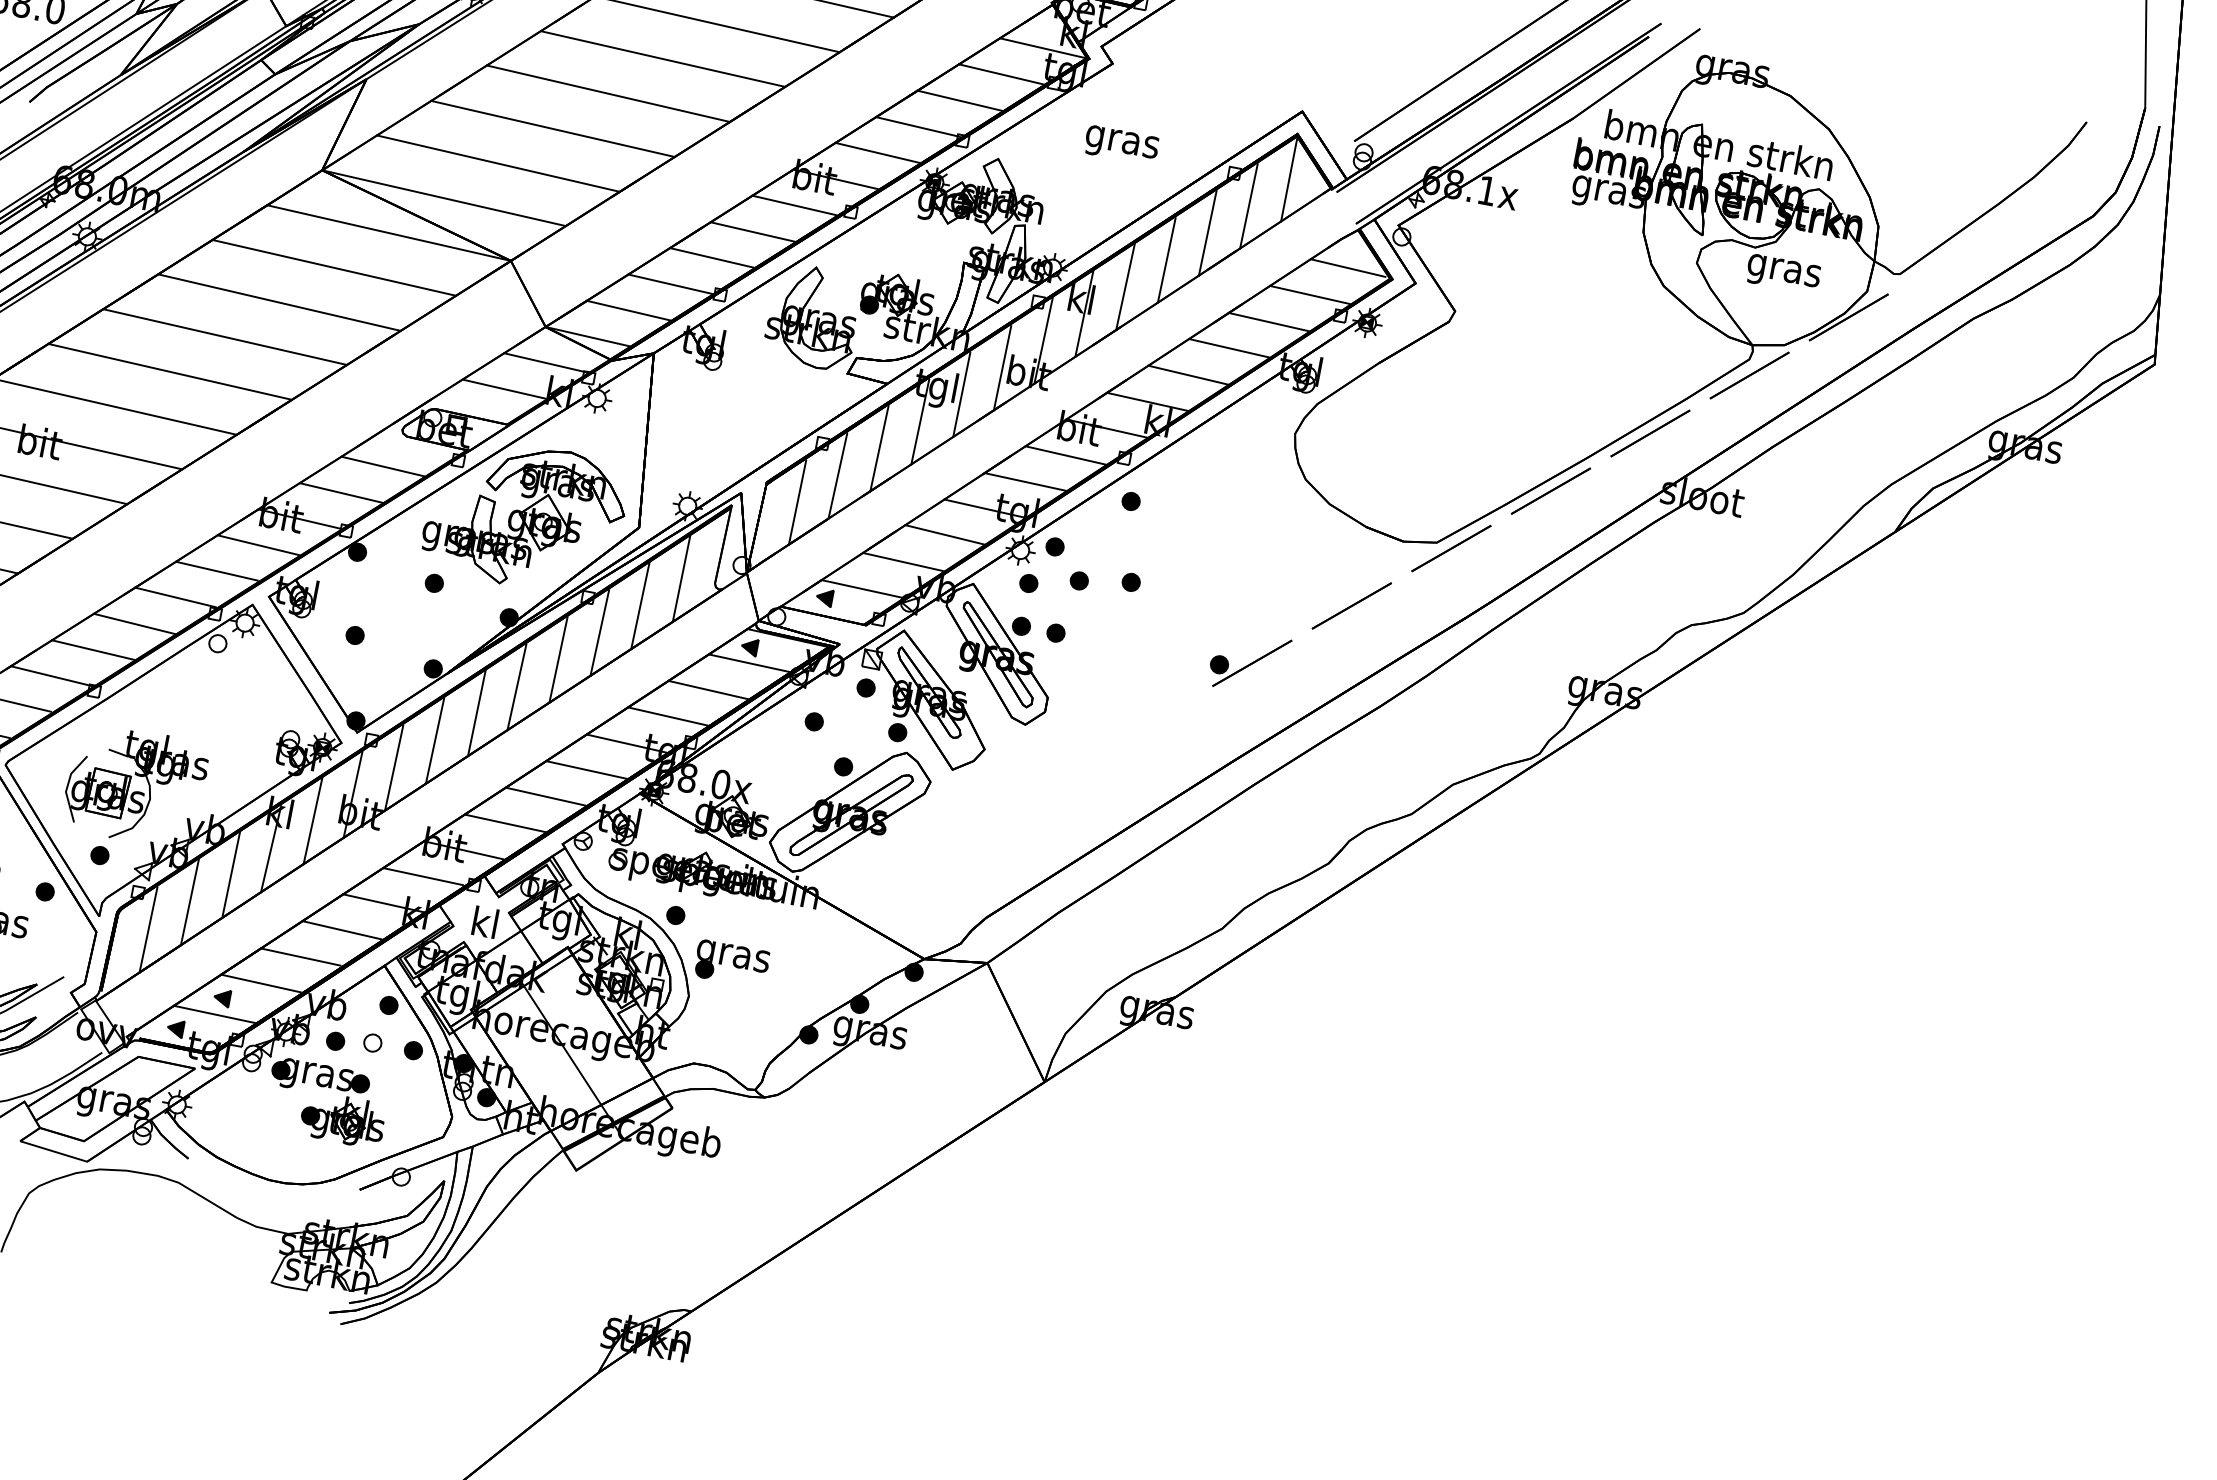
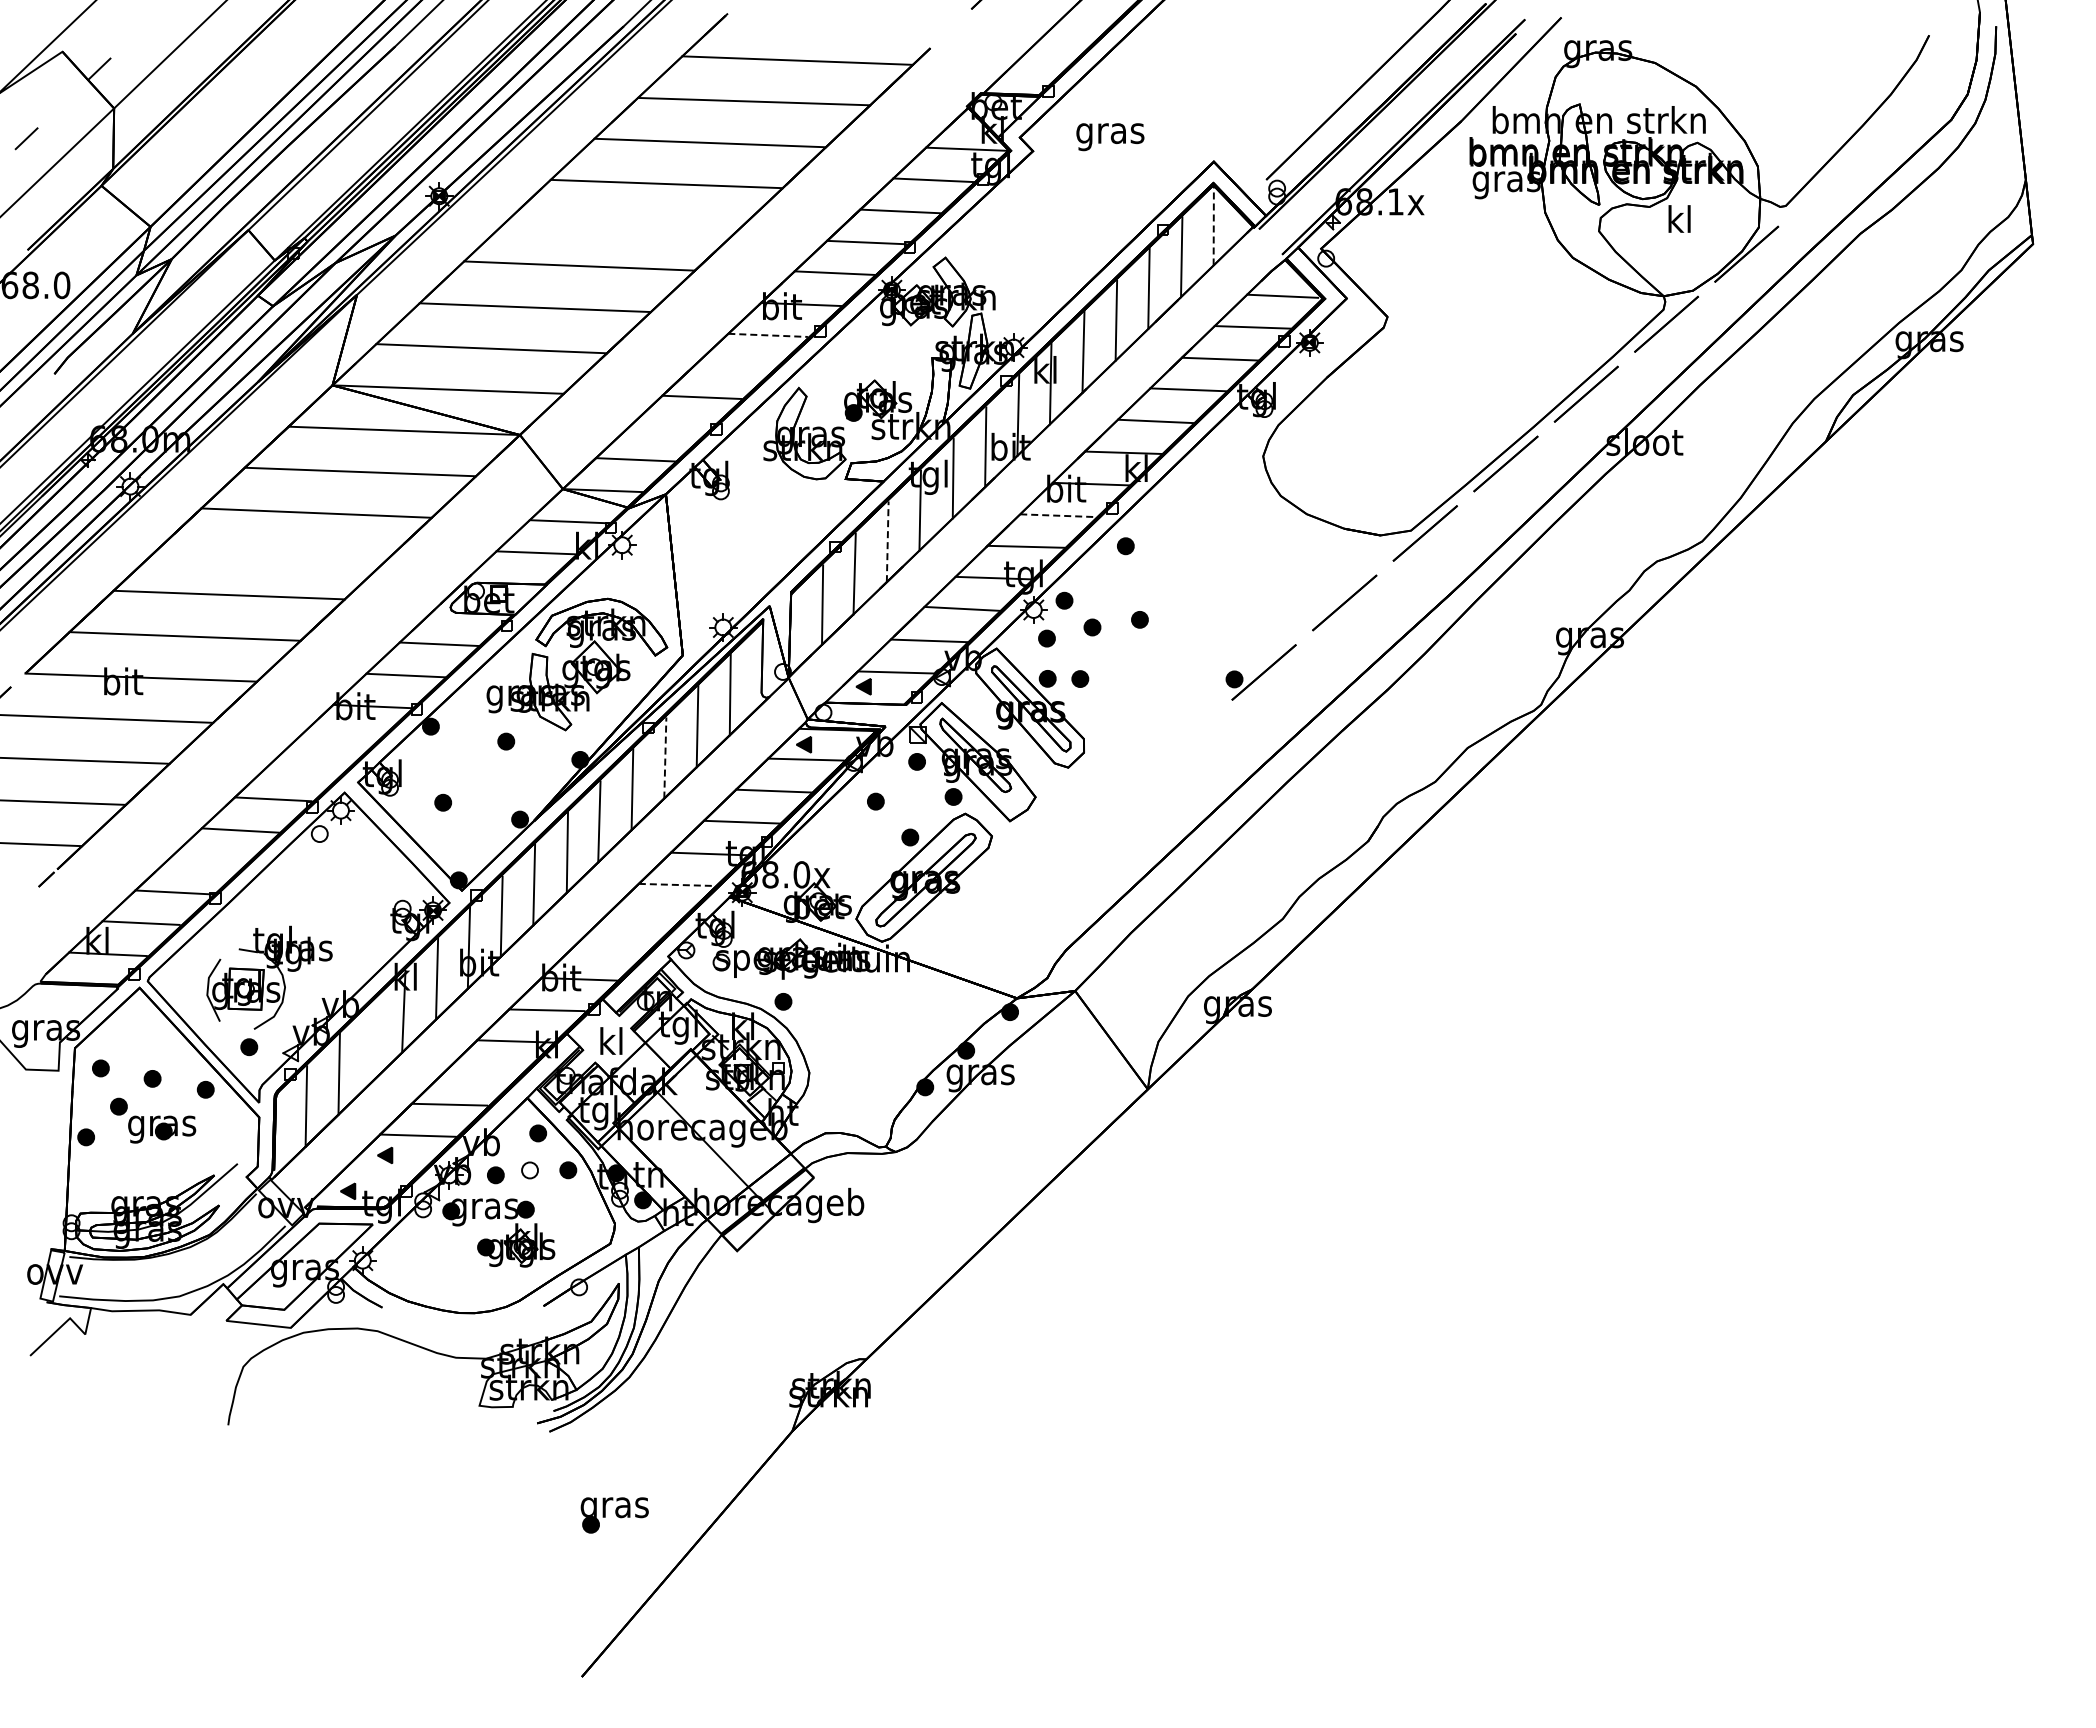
line: (663, 58) -> (623, 224), removed
text: (1121, 145) -> (1110, 137), moved
line: (1289, 179) -> (1213, 225), solid -> dashed
line: (794, 205) -> (768, 335), solid -> dashed
line: (752, 231) -> (734, 366), removed
text: (1783, 270) -> (1679, 222), gras -> kl
line: (669, 284) -> (668, 428), removed
line: (224, 336) -> (272, 553), removed
line: (879, 448) -> (887, 541), solid -> dashed
line: (1065, 455) -> (1058, 515), solid -> dashed
line: (258, 545) -> (339, 737), removed
line: (217, 570) -> (306, 767), removed
line: (599, 633) -> (665, 758), solid -> dashed
line: (93, 650) -> (207, 861), removed
line: (587, 769) -> (677, 884), solid -> dashed
line: (545, 796) -> (644, 916), removed
line: (505, 823) -> (612, 947), removed
line: (230, 875) -> (371, 1042), removed
line: (342, 929) -> (482, 1072), removed
part: (731, 964) -> (614, 1515), moved
line: (214, 1013) -> (380, 1171), removed

